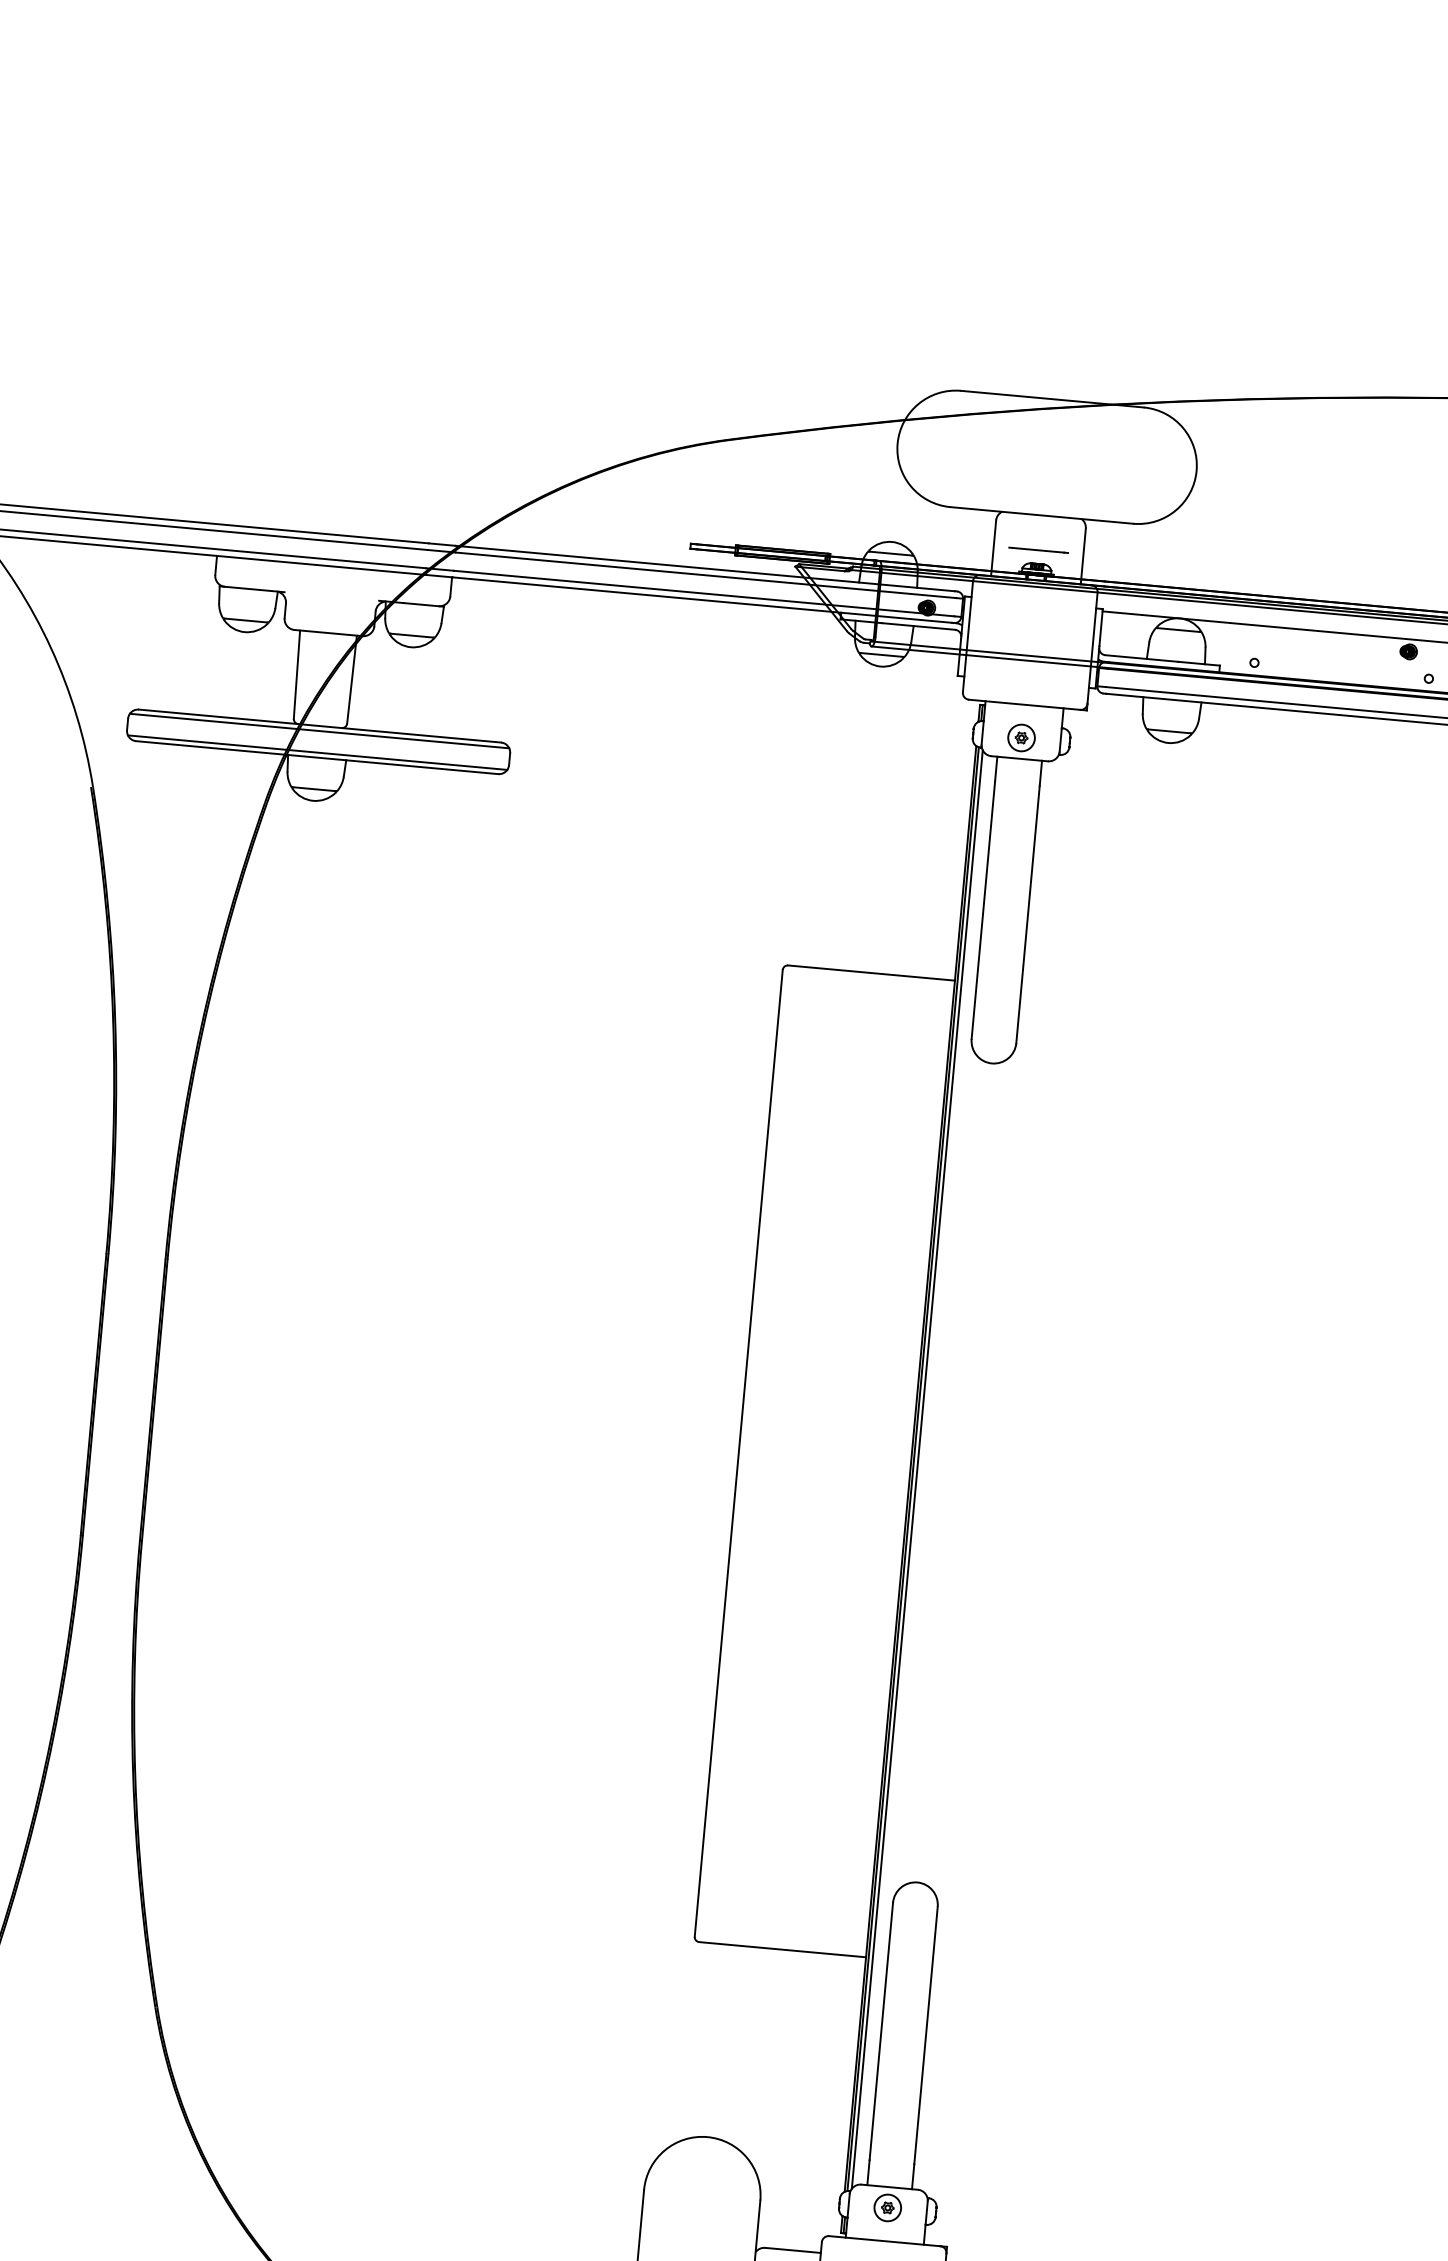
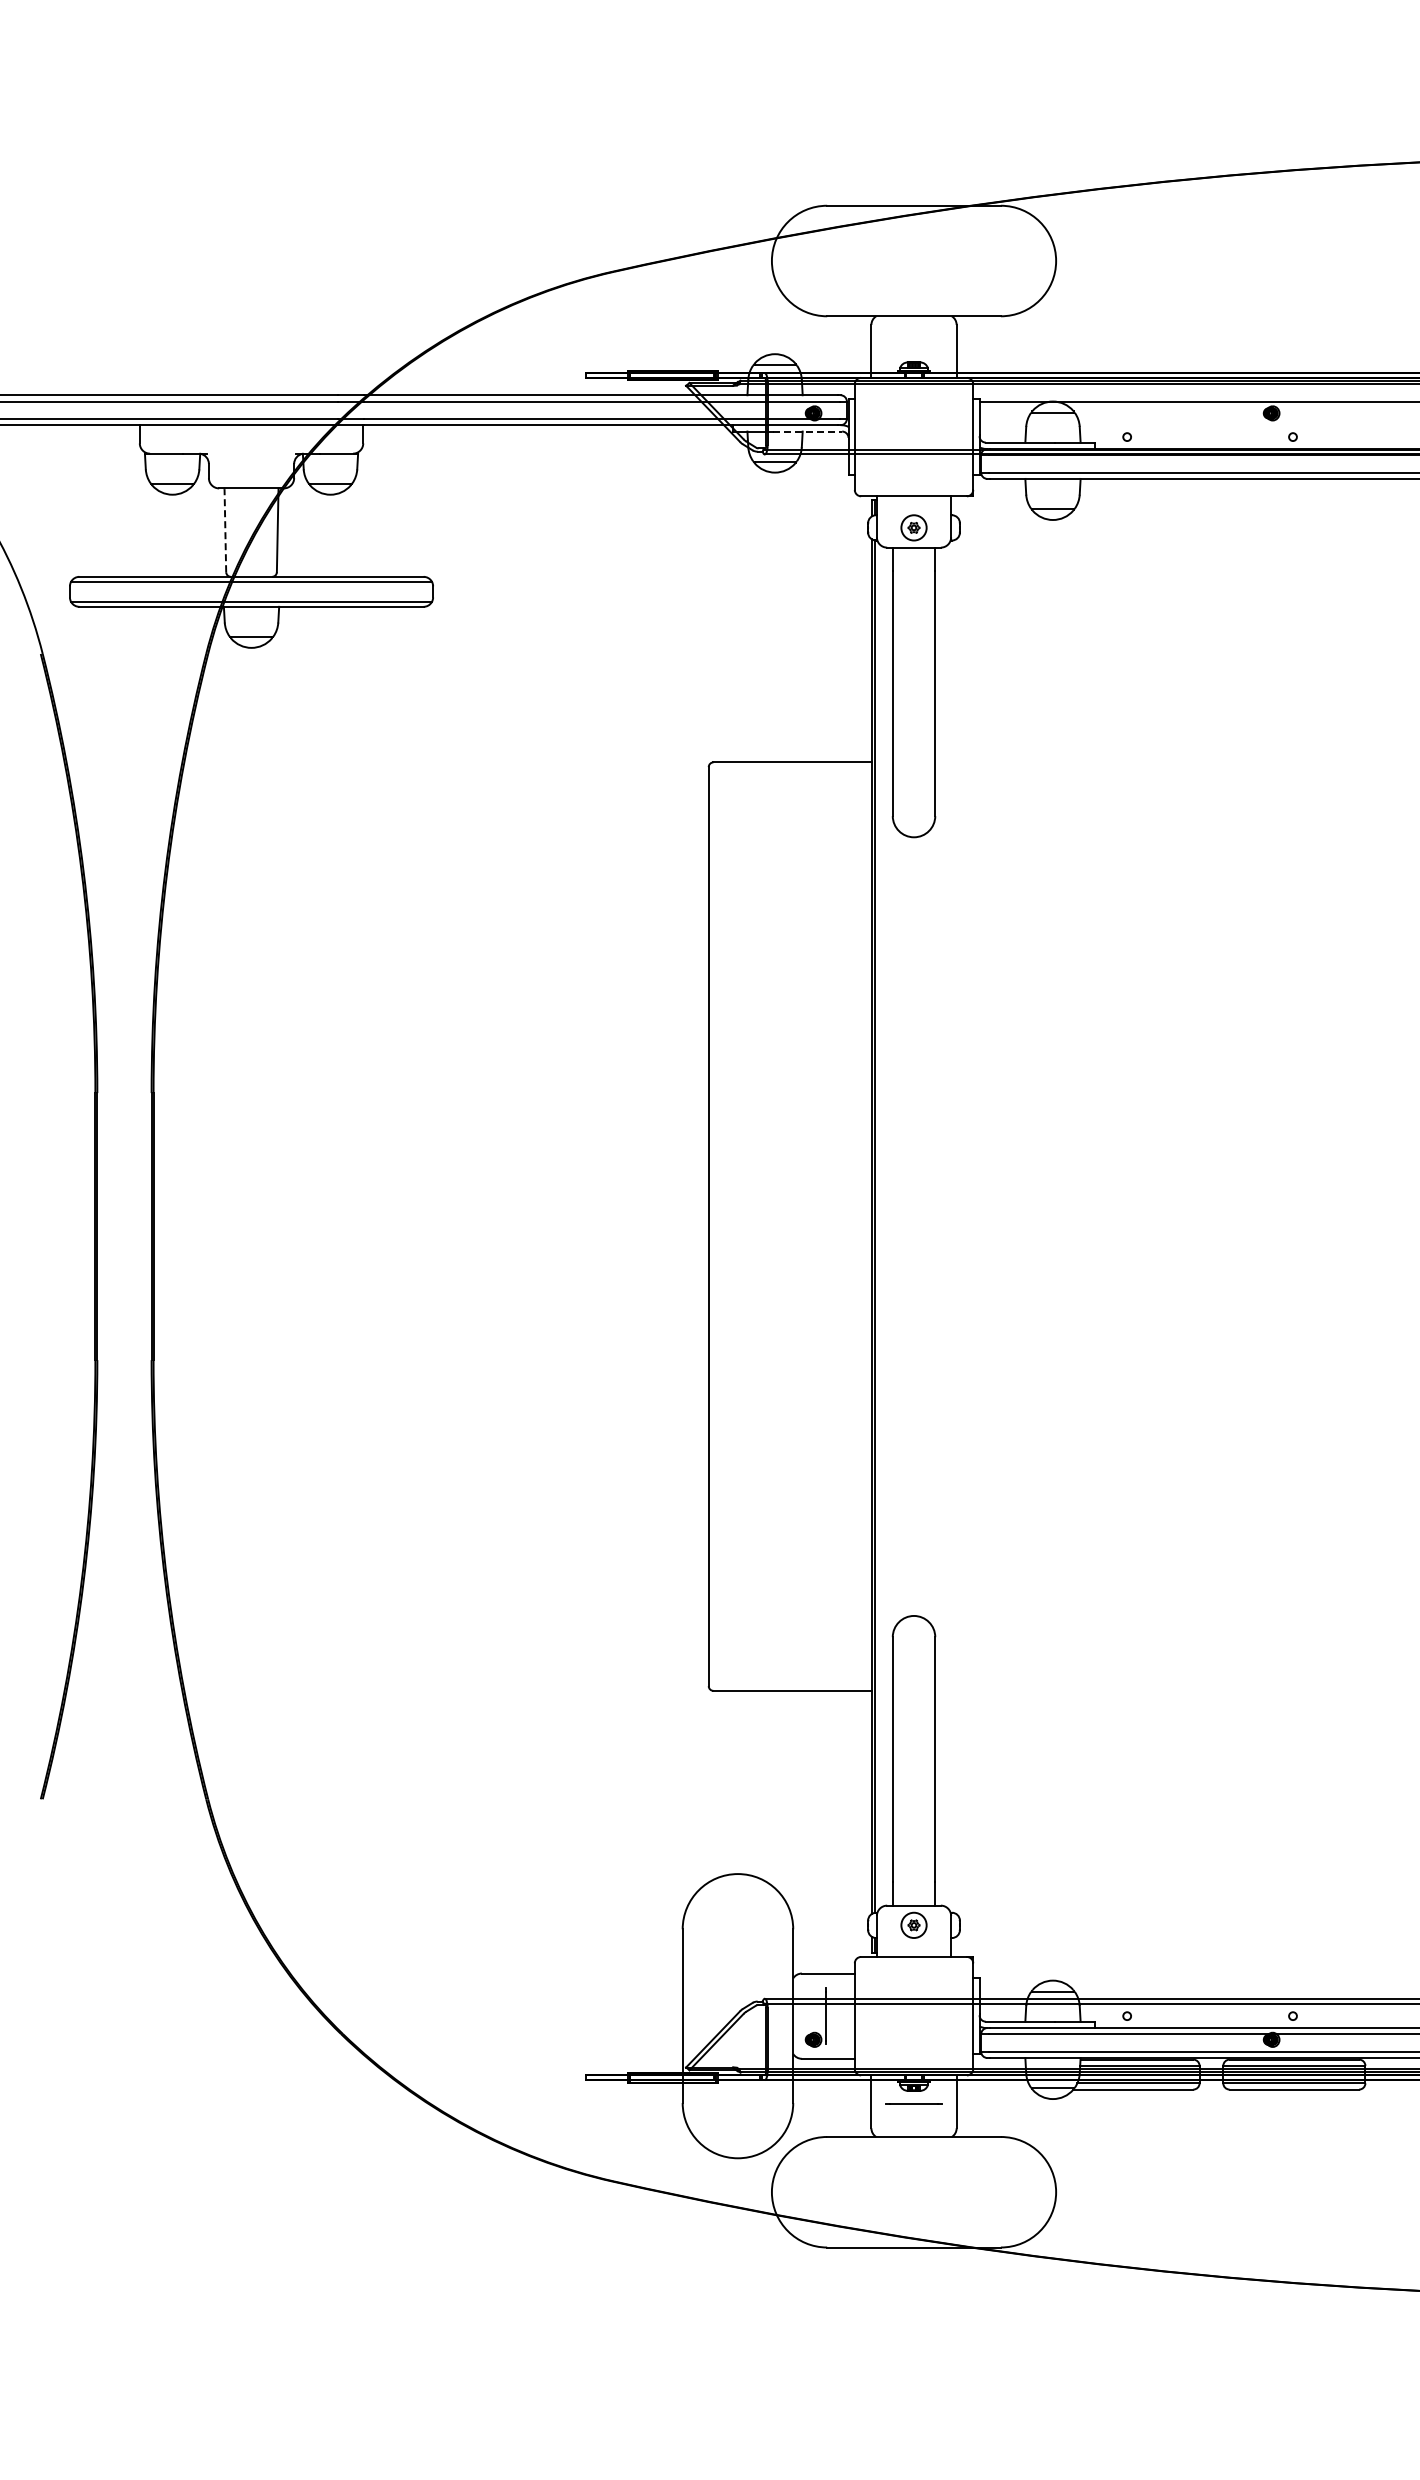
line: (1038, 549) -> (913, 348), removed
line: (918, 626) -> (807, 431), solid -> dashed
line: (297, 674) -> (225, 530), solid -> dashed
line: (917, 1469) -> (878, 1226), removed

